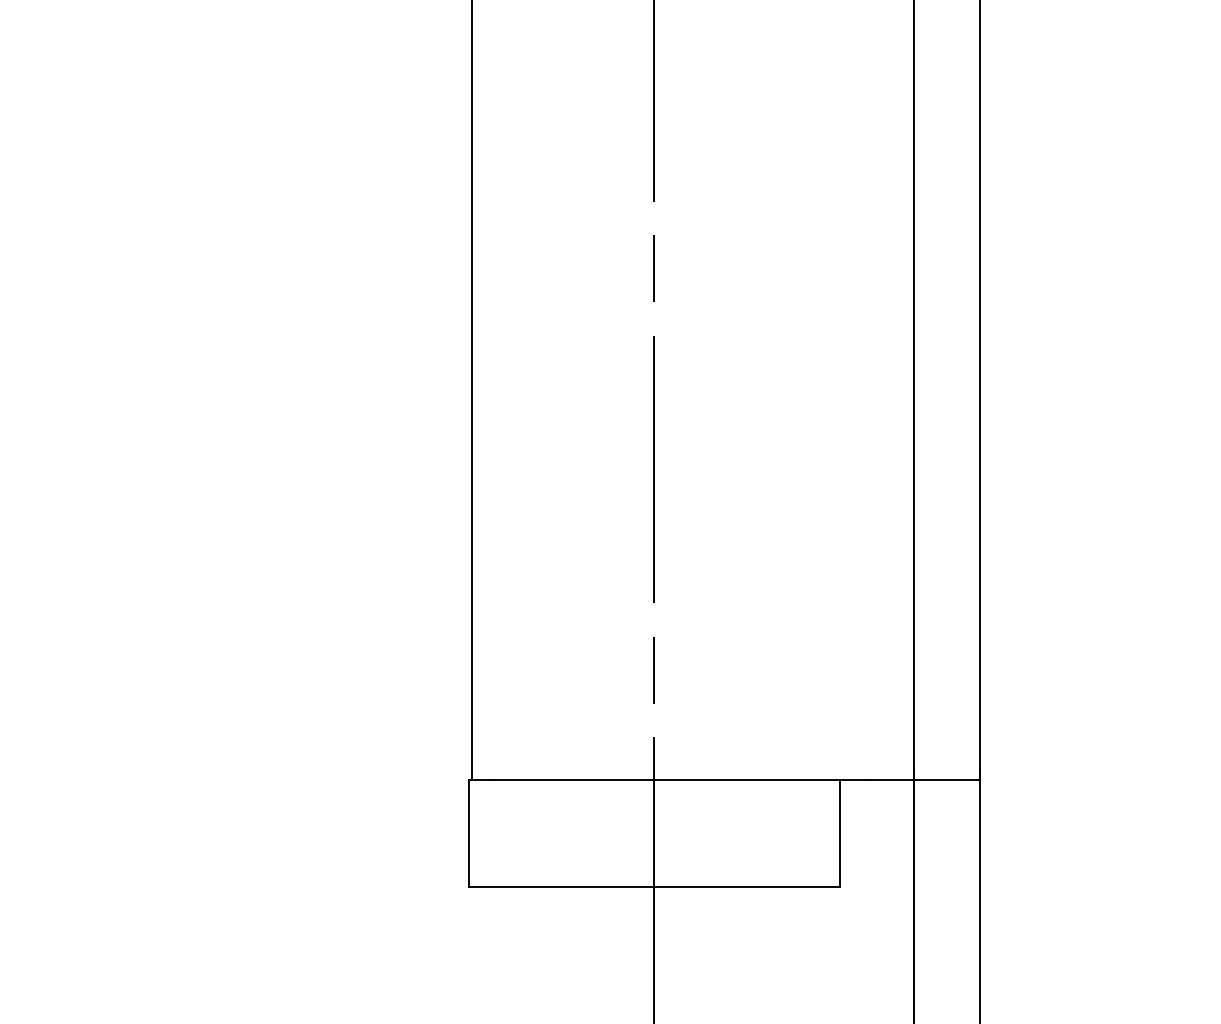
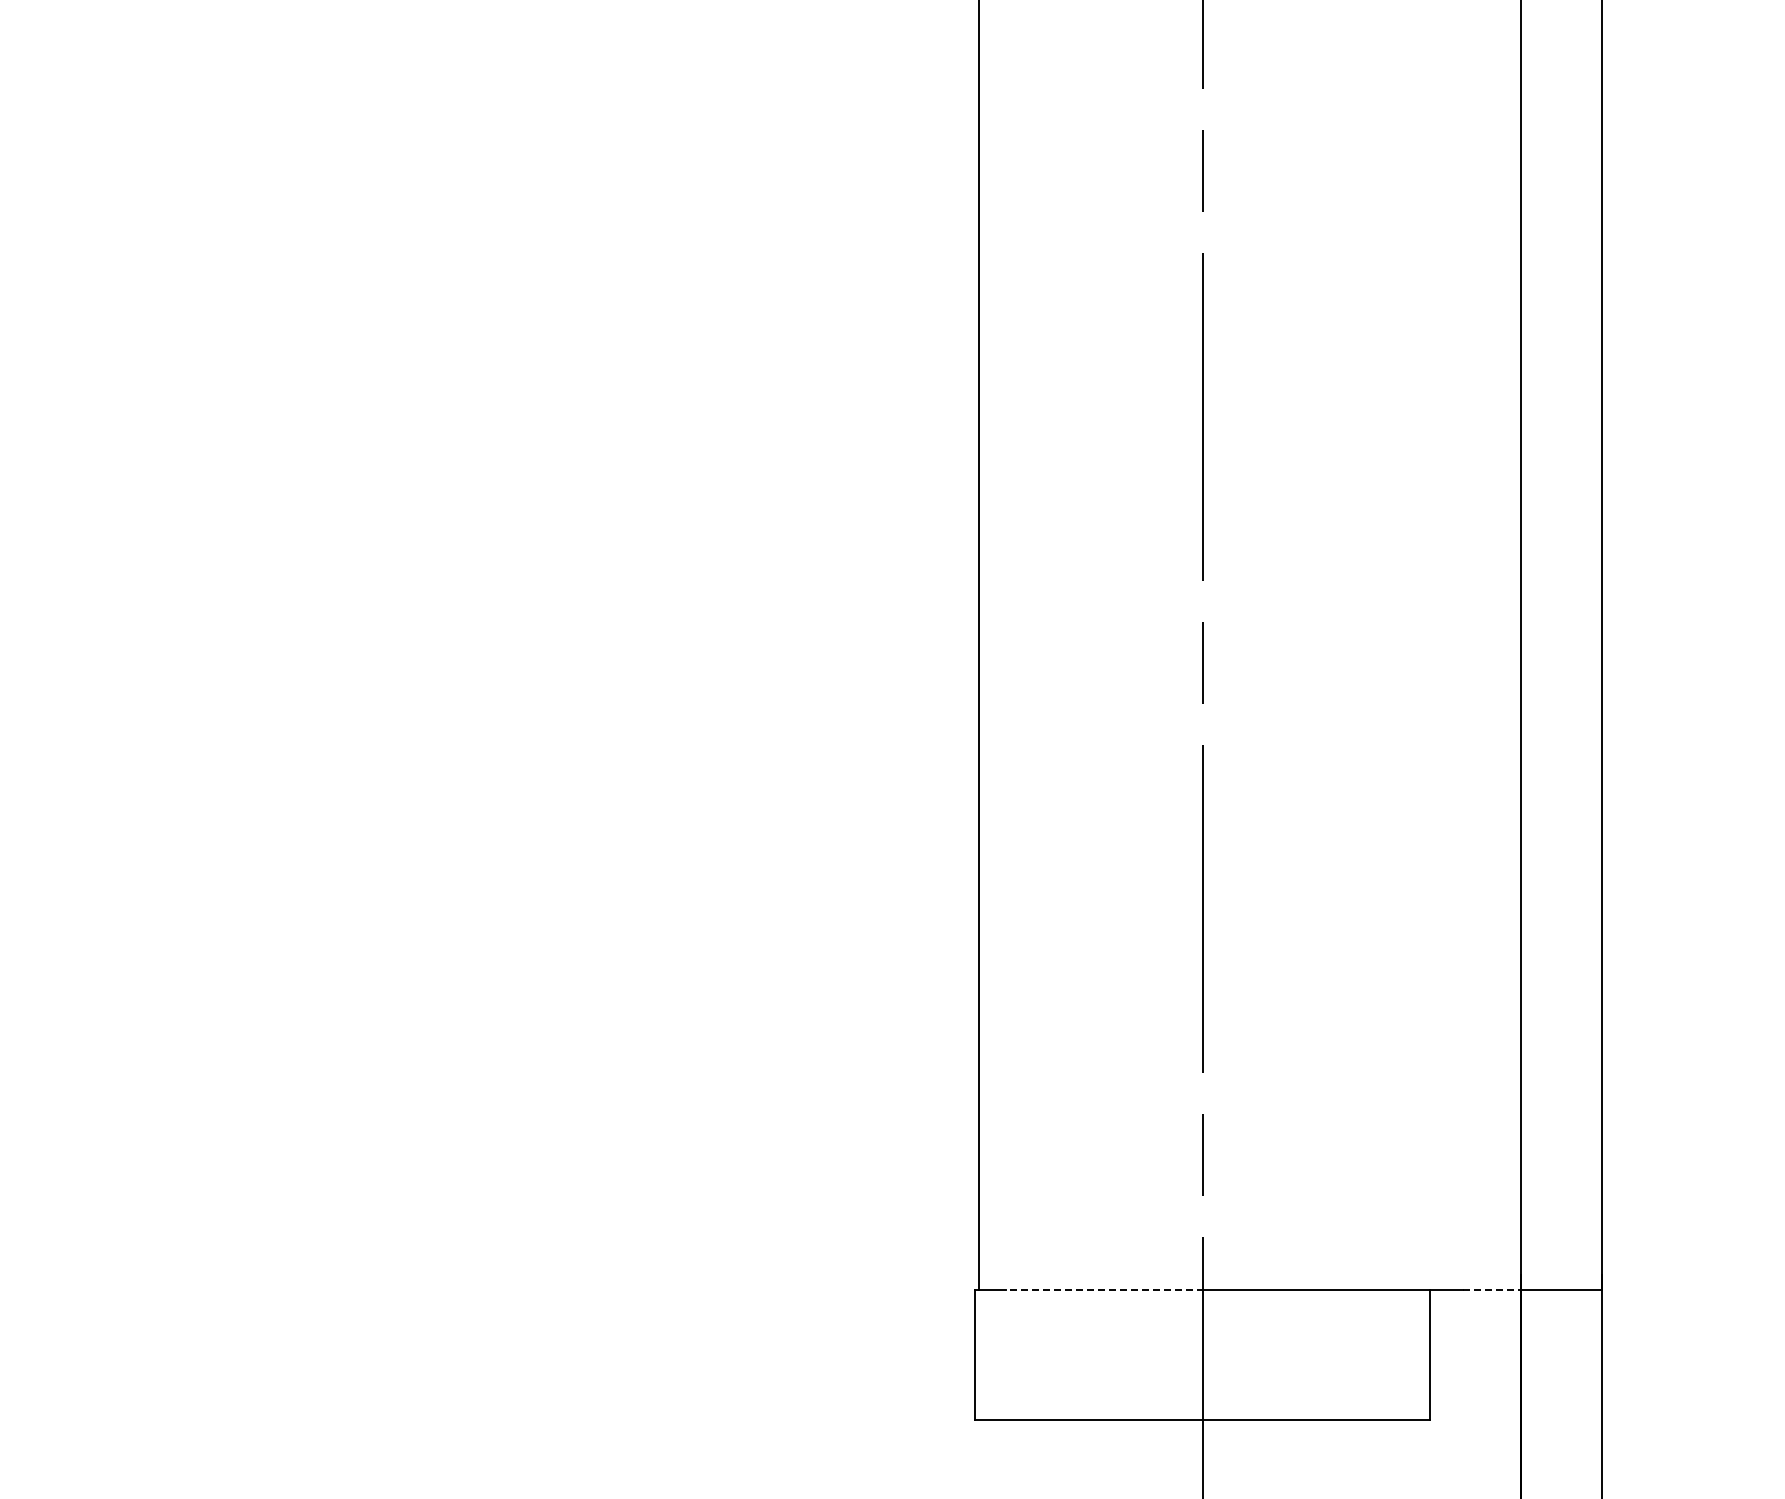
line: (574, 780) -> (1104, 1289), solid -> dashed
line: (890, 780) -> (1492, 1289), solid -> dashed

